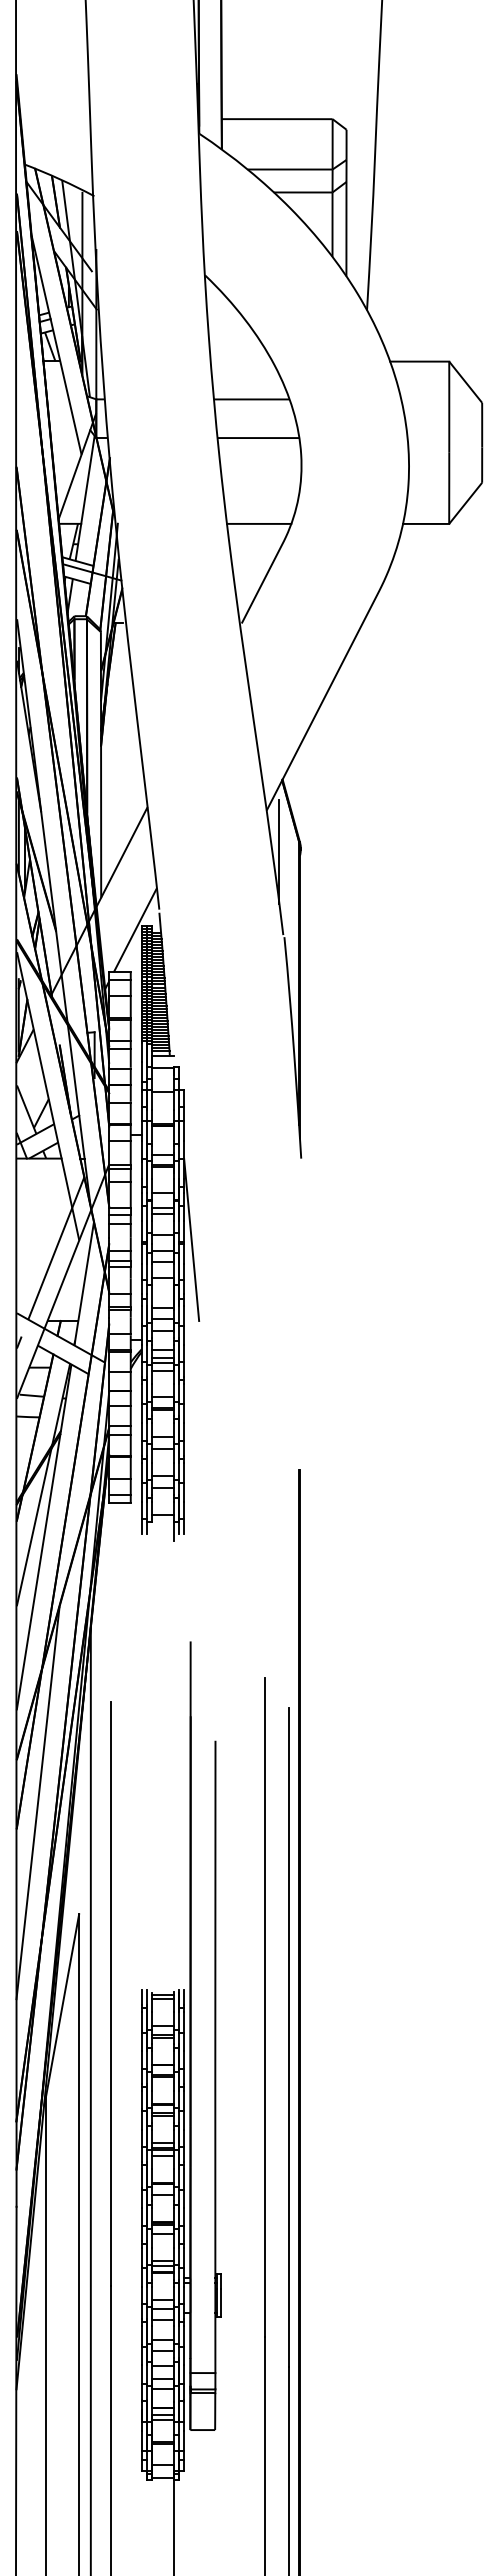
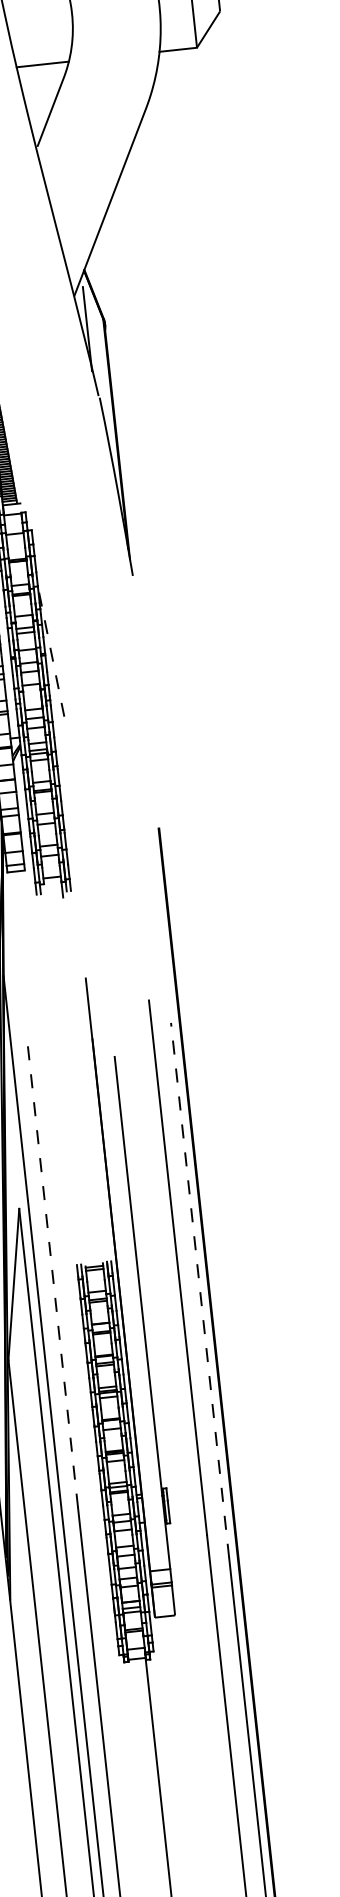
line: (191, 1239) -> (50, 651), solid -> dashed
line: (111, 1993) -> (52, 1270), solid -> dashed
line: (288, 2036) -> (199, 1289), solid -> dashed

